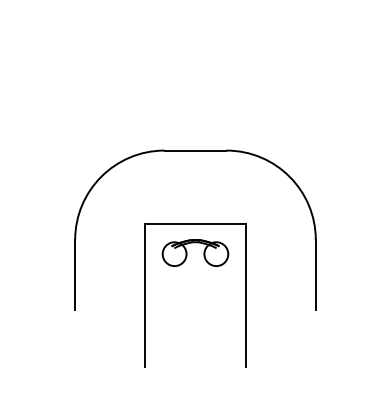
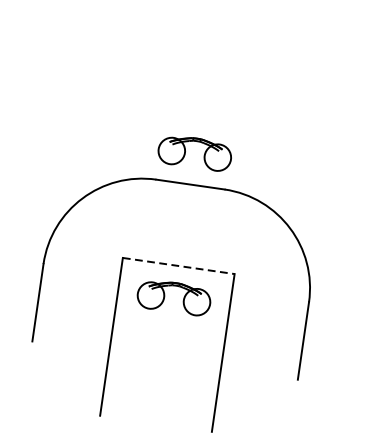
part: (187, 121) -> (186, 151), added
line: (195, 224) -> (178, 266), solid -> dashed

